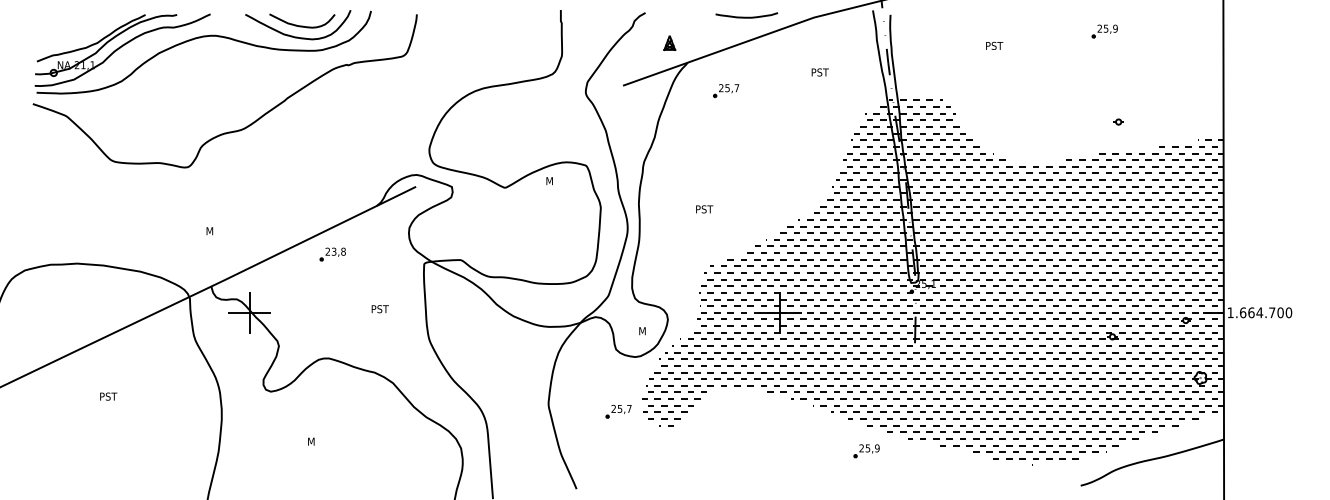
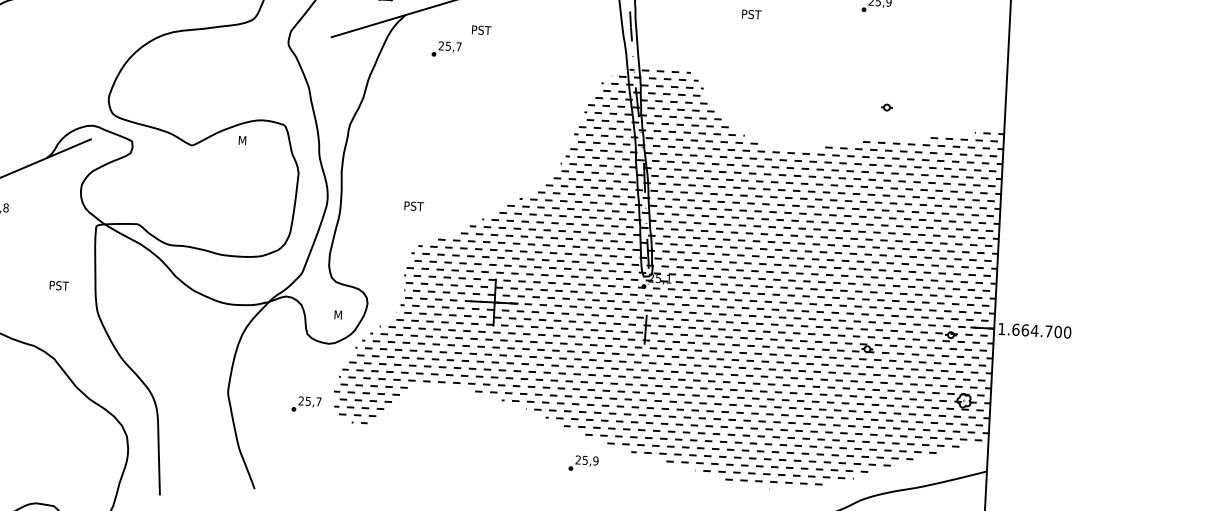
text: (819, 72) -> (480, 30), moved
text: (704, 209) -> (413, 206), moved
text: (379, 309) -> (58, 286), moved

